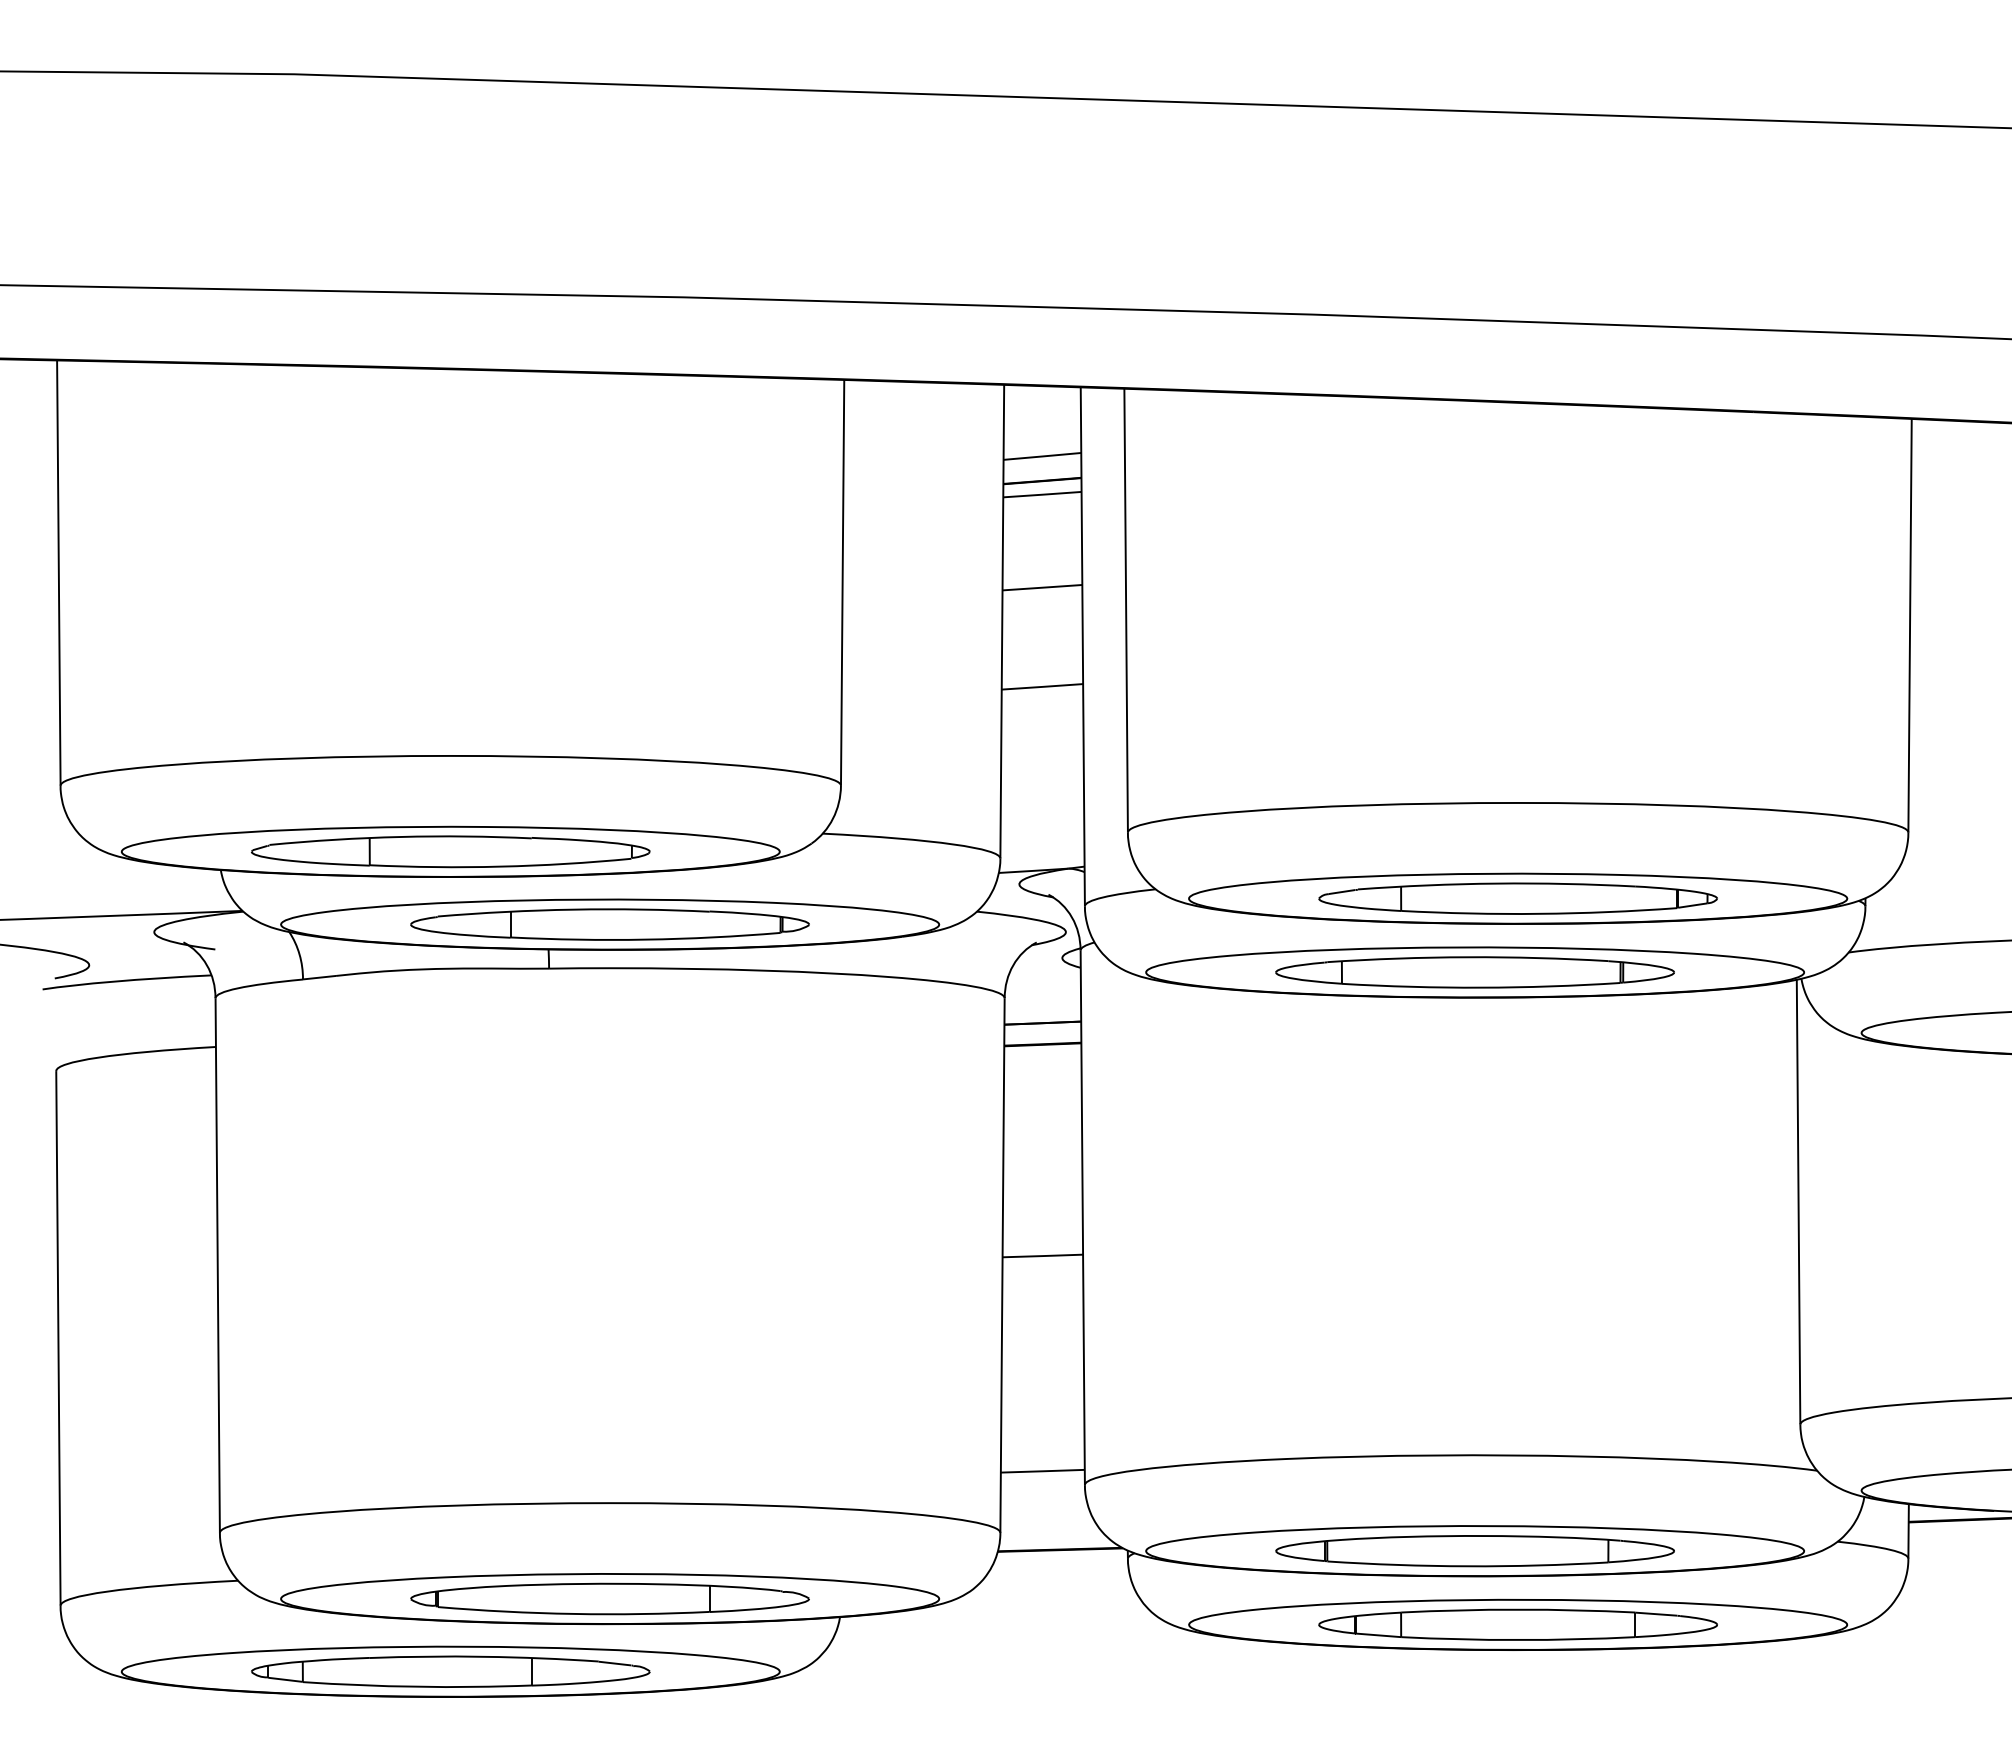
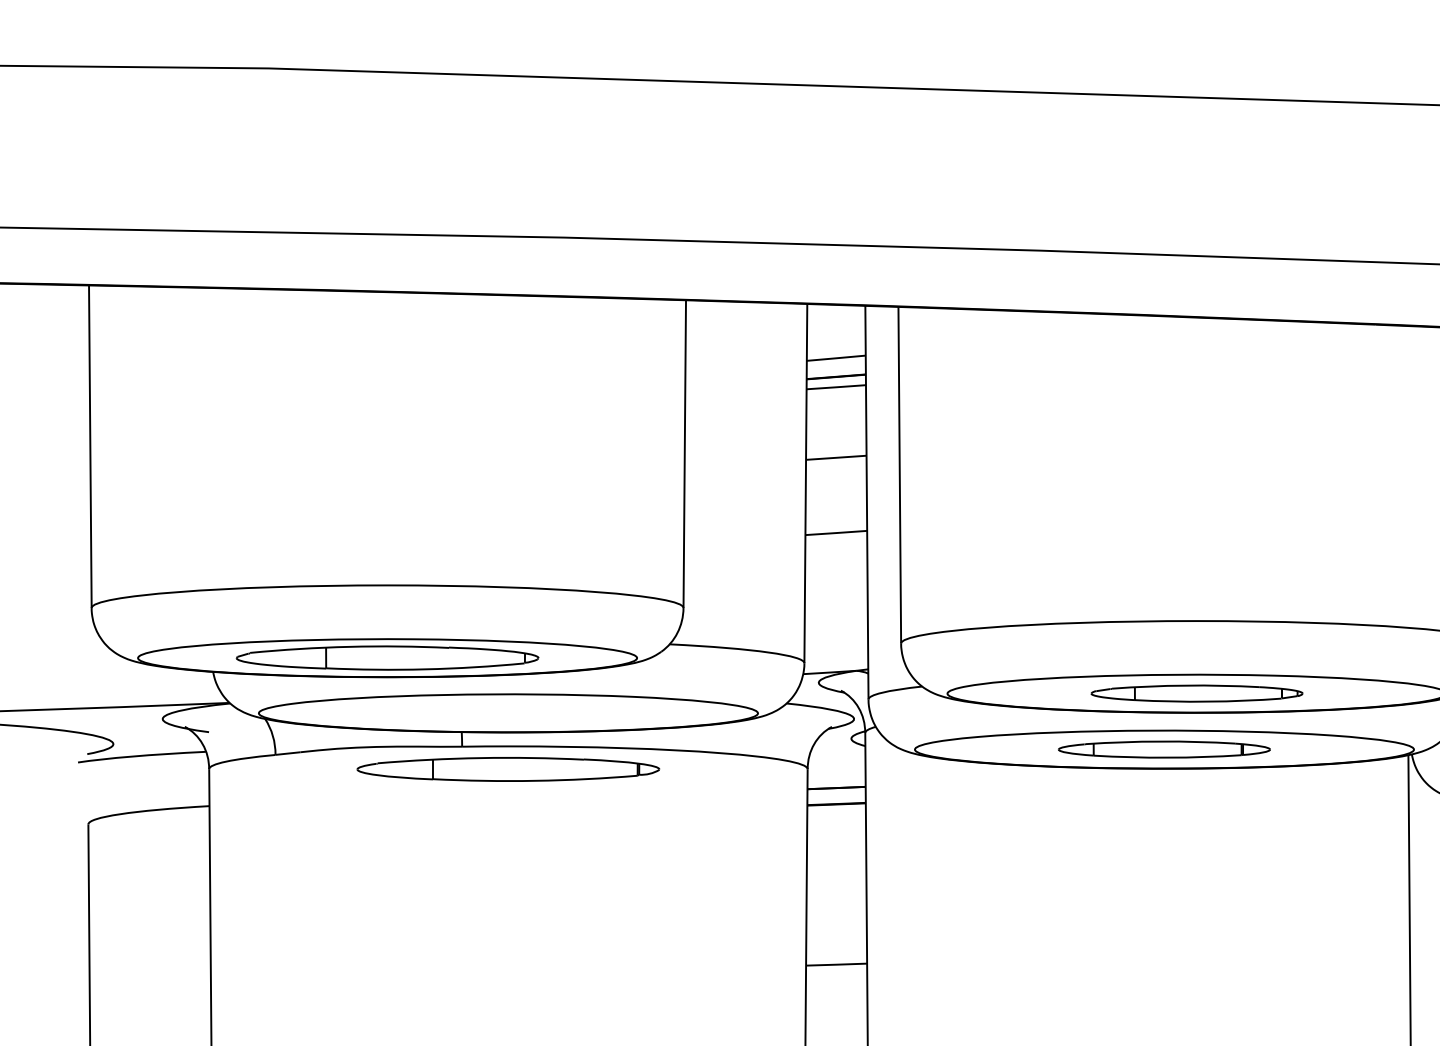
part: (1517, 898) -> (1196, 693), size x0.7
part: (609, 924) -> (507, 769), moved
part: (1474, 972) -> (1163, 749), size x0.7

